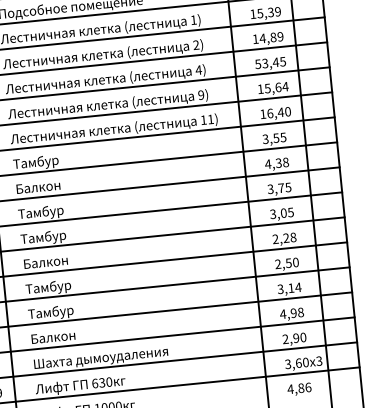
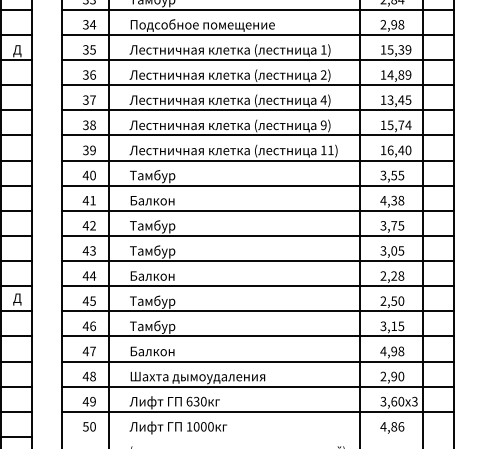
text: (258, 63) -> (383, 99), 53,45 -> 13,45
text: (278, 87) -> (401, 125), 15,64 -> 15,74
text: (297, 287) -> (400, 326), 3,14 -> 3,15

